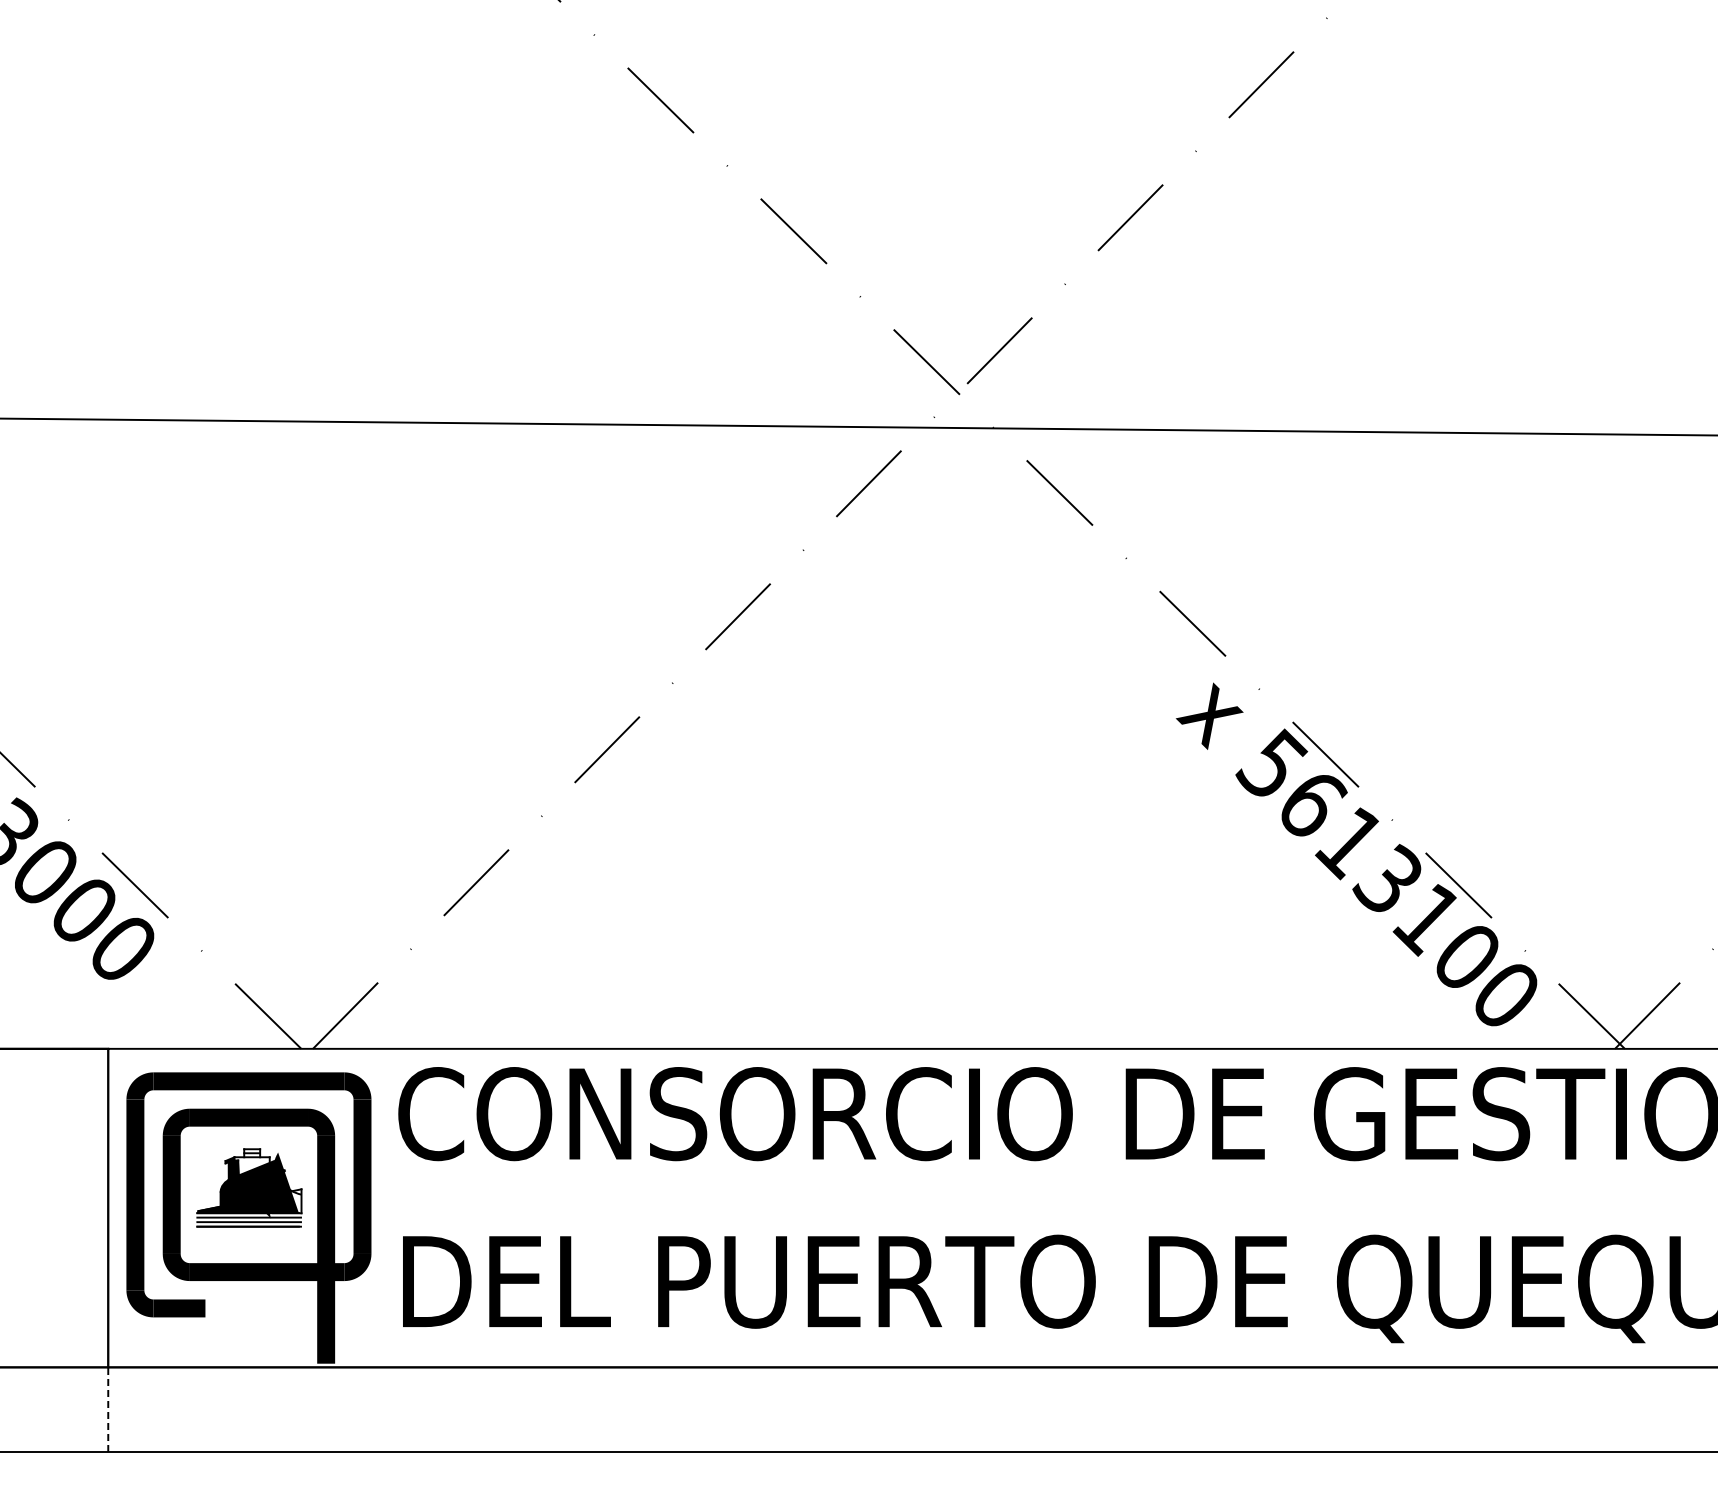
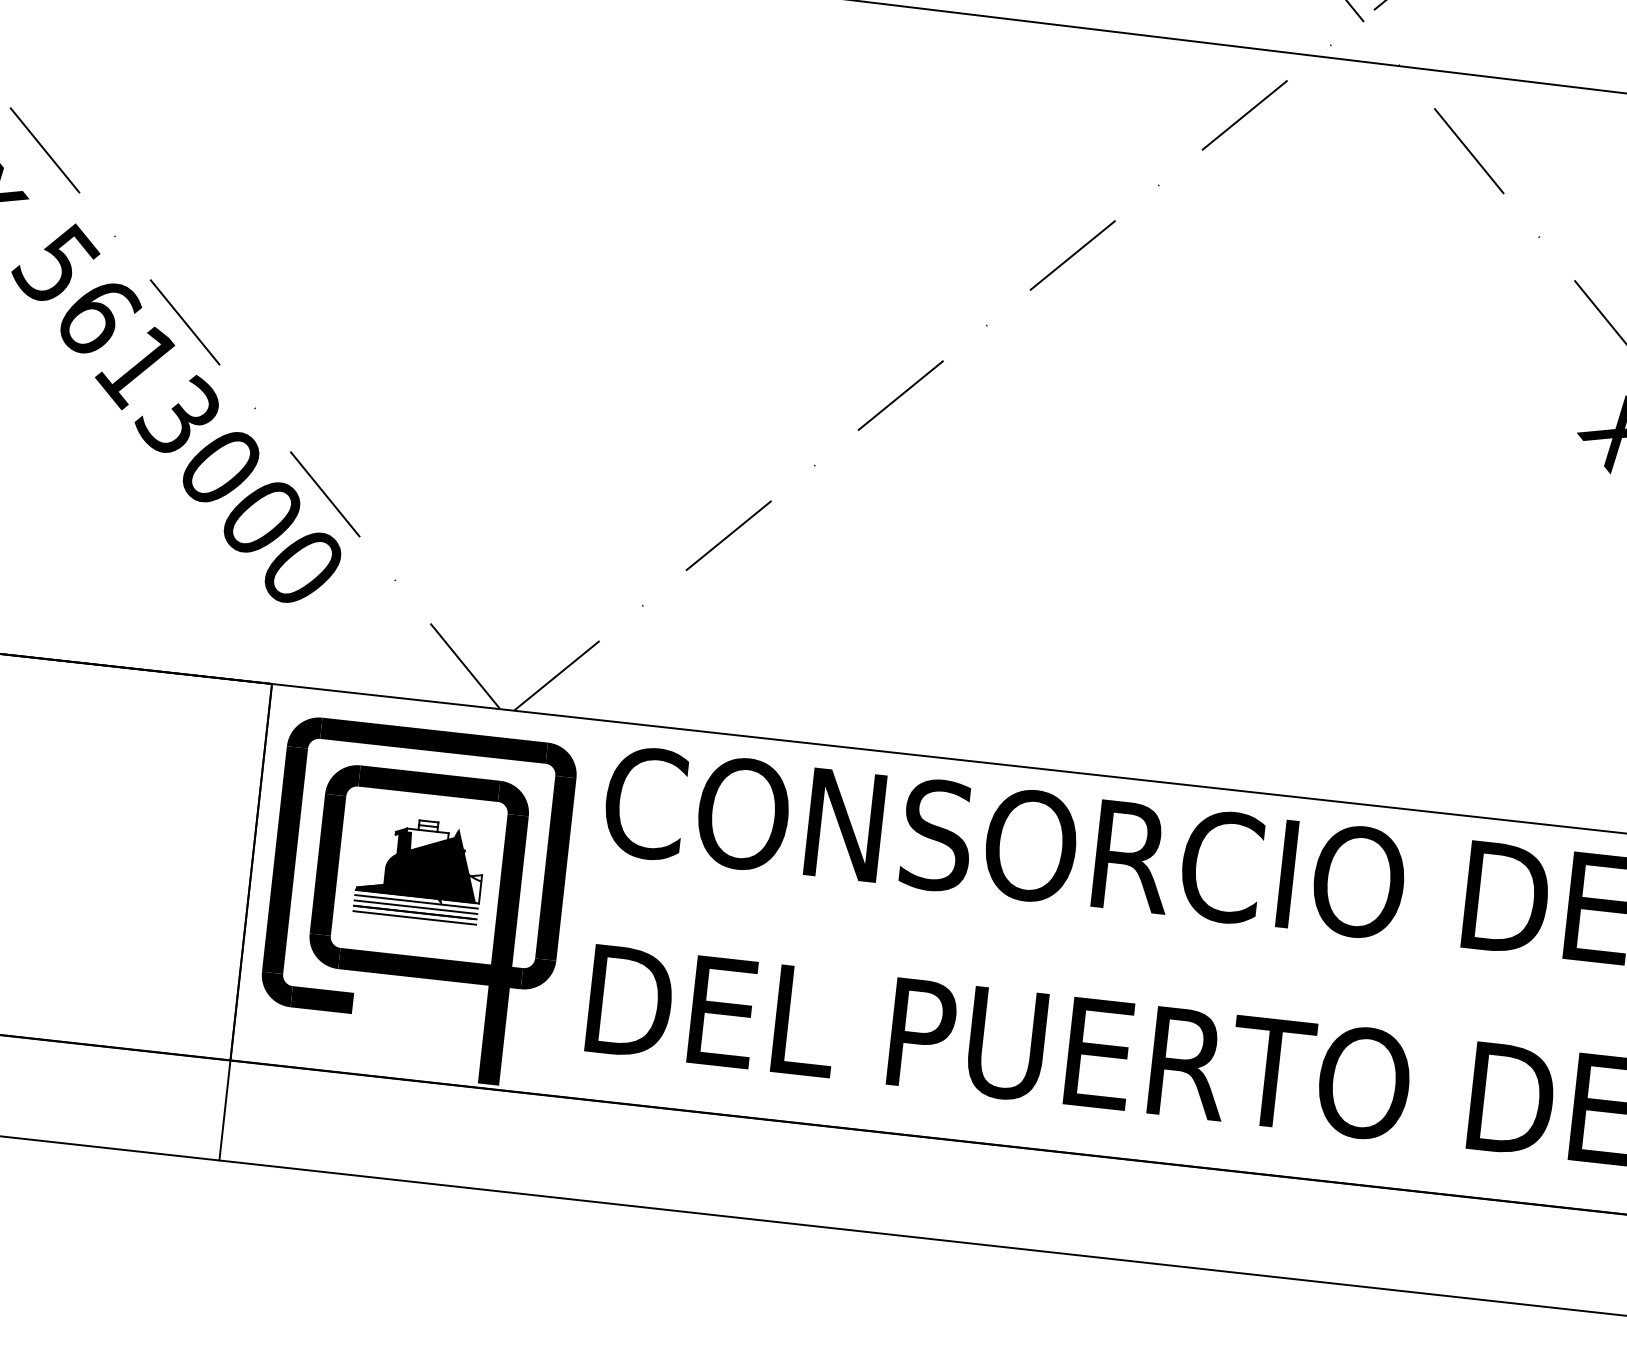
line: (248, 1231) -> (413, 918), added
line: (108, 1409) -> (225, 1110), dashed -> solid

